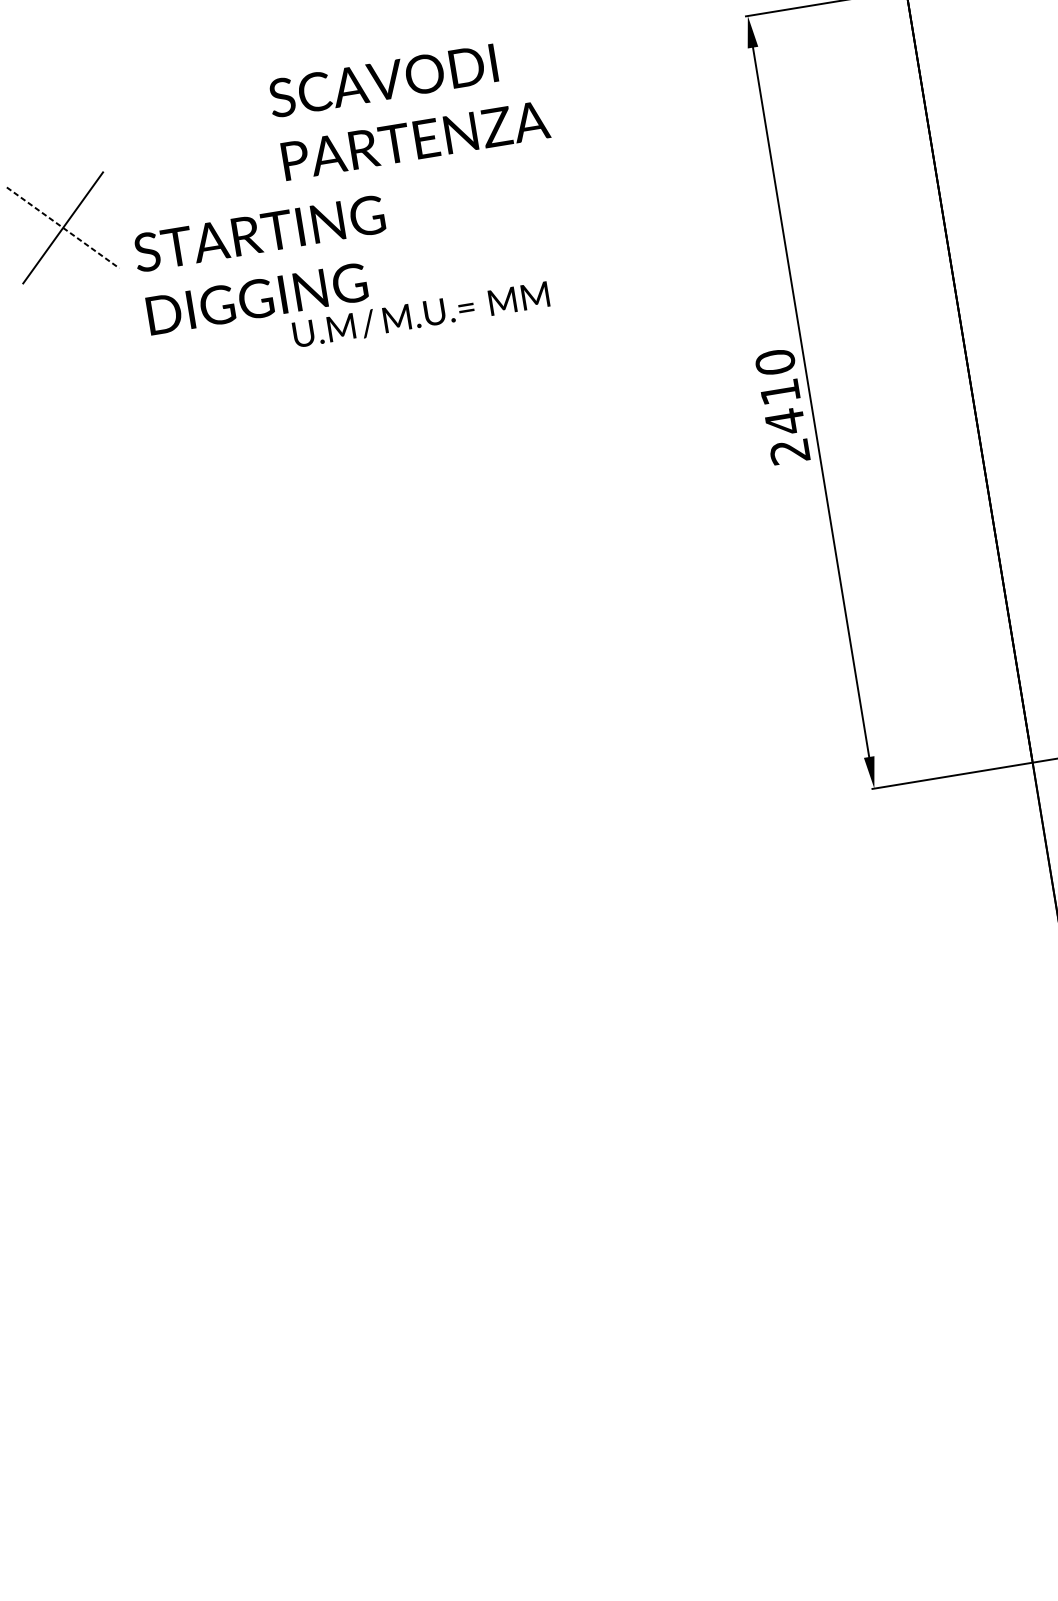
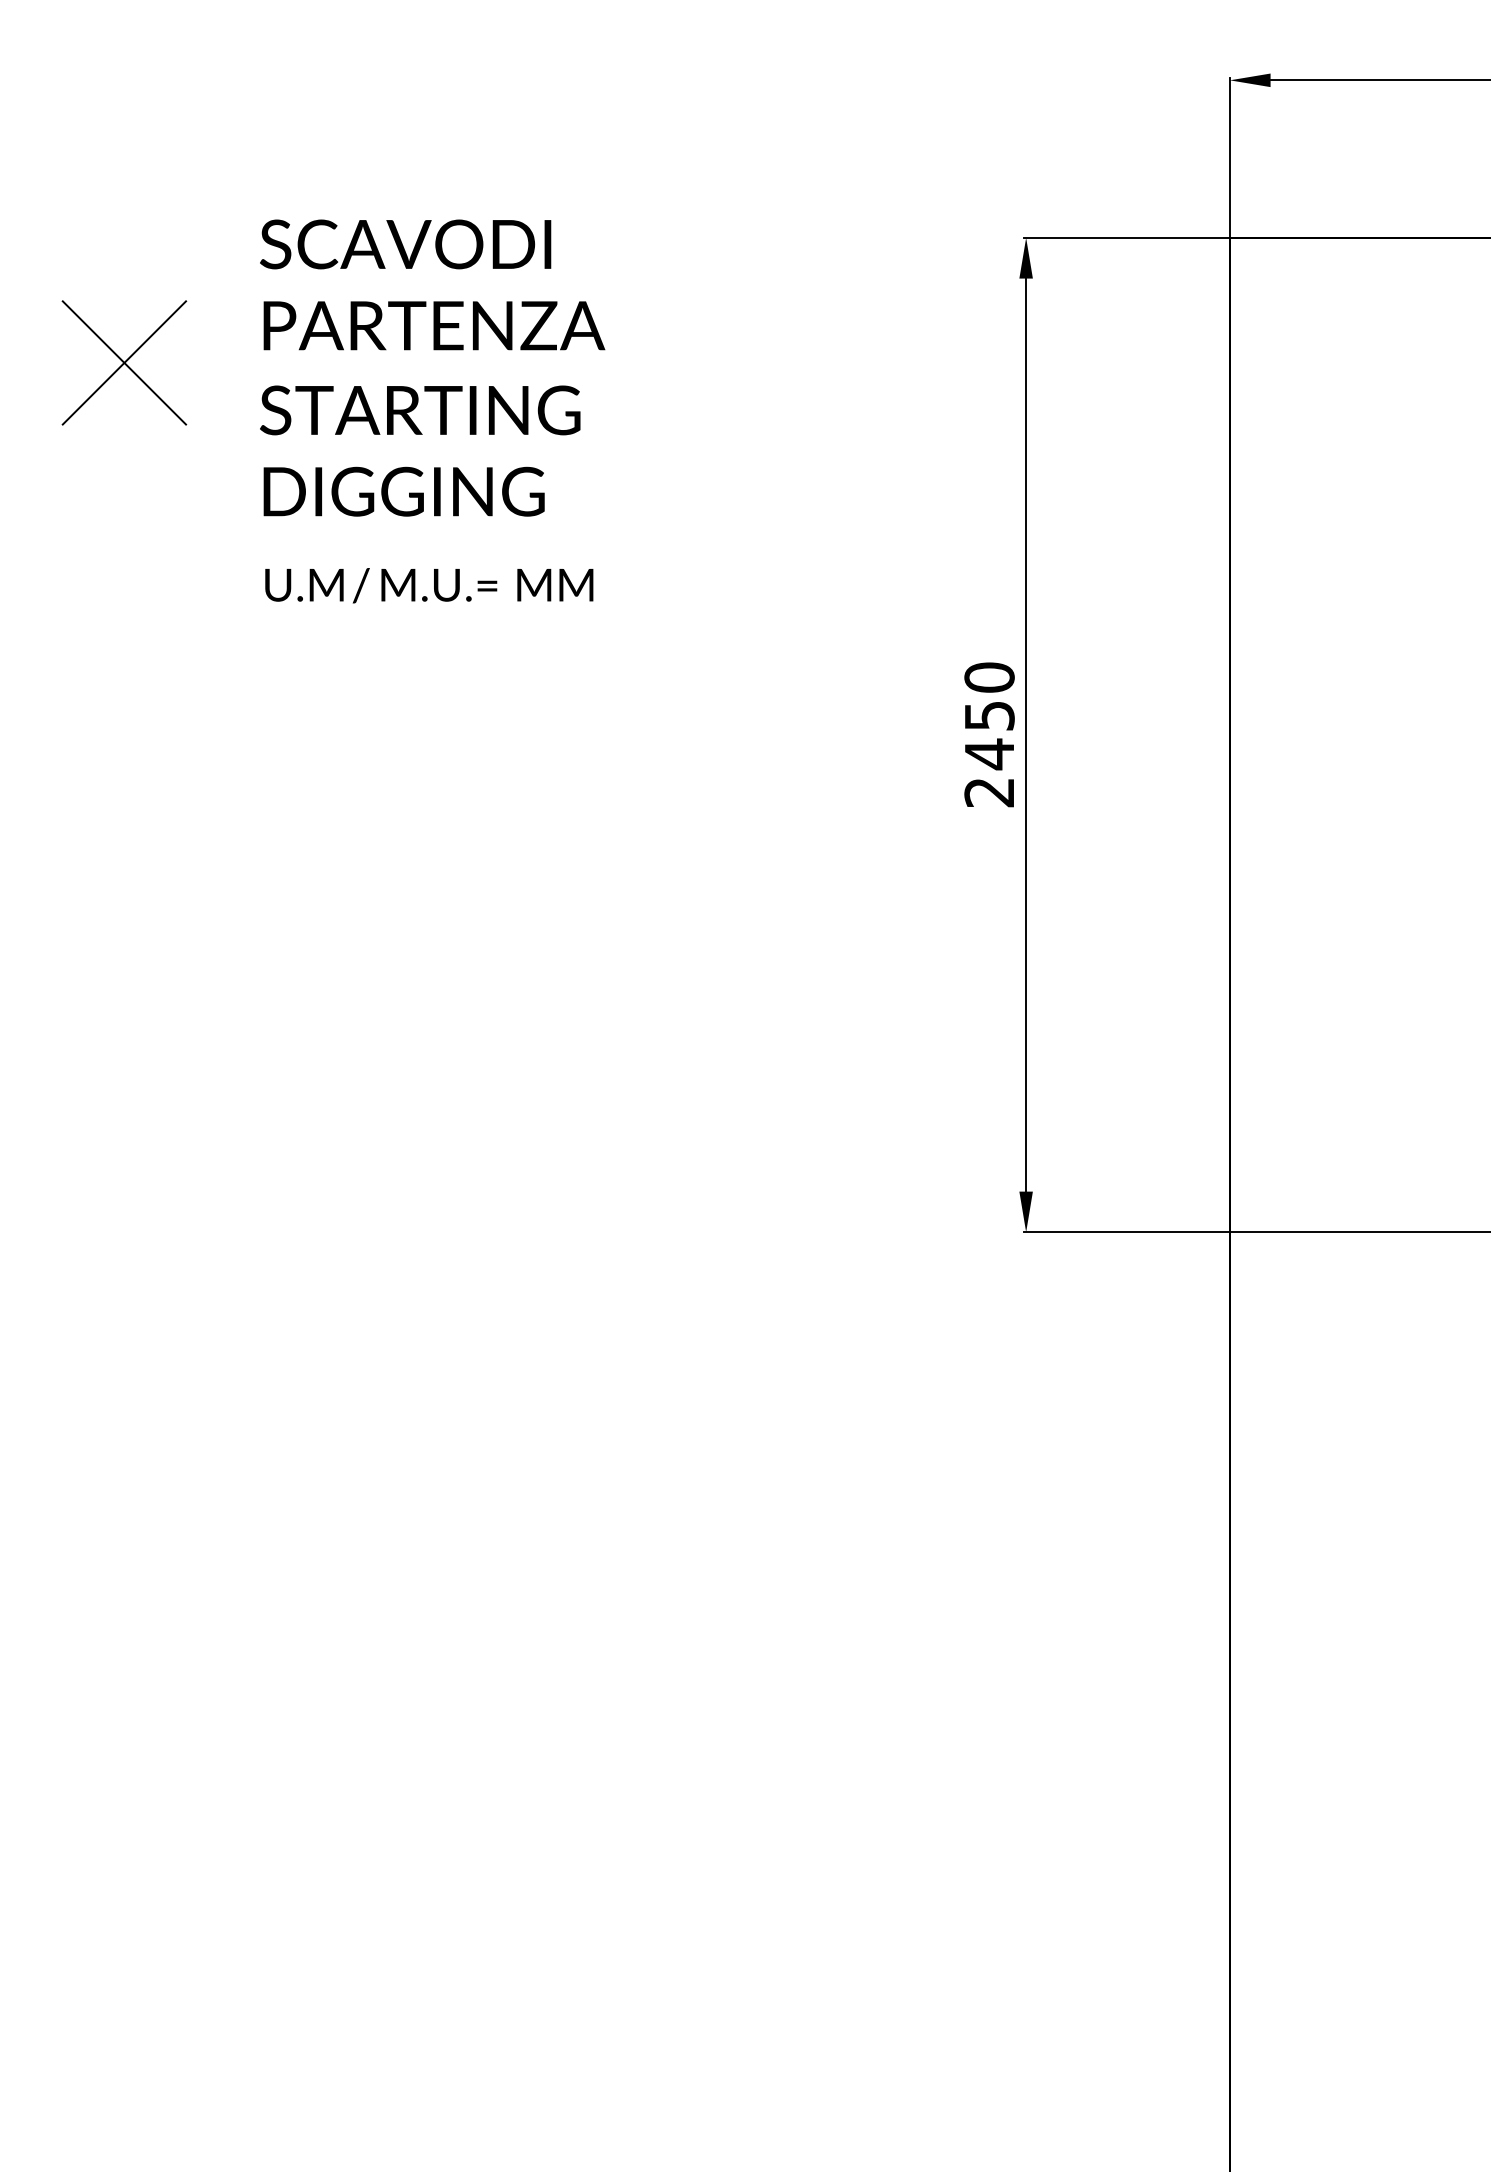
text: (409, 108) -> (432, 284), moved
line: (63, 228) -> (124, 363), dashed -> solid
text: (264, 264) -> (420, 450), moved
text: (421, 314) -> (429, 585), moved
text: (780, 392) -> (989, 716), 2410 -> 2450

